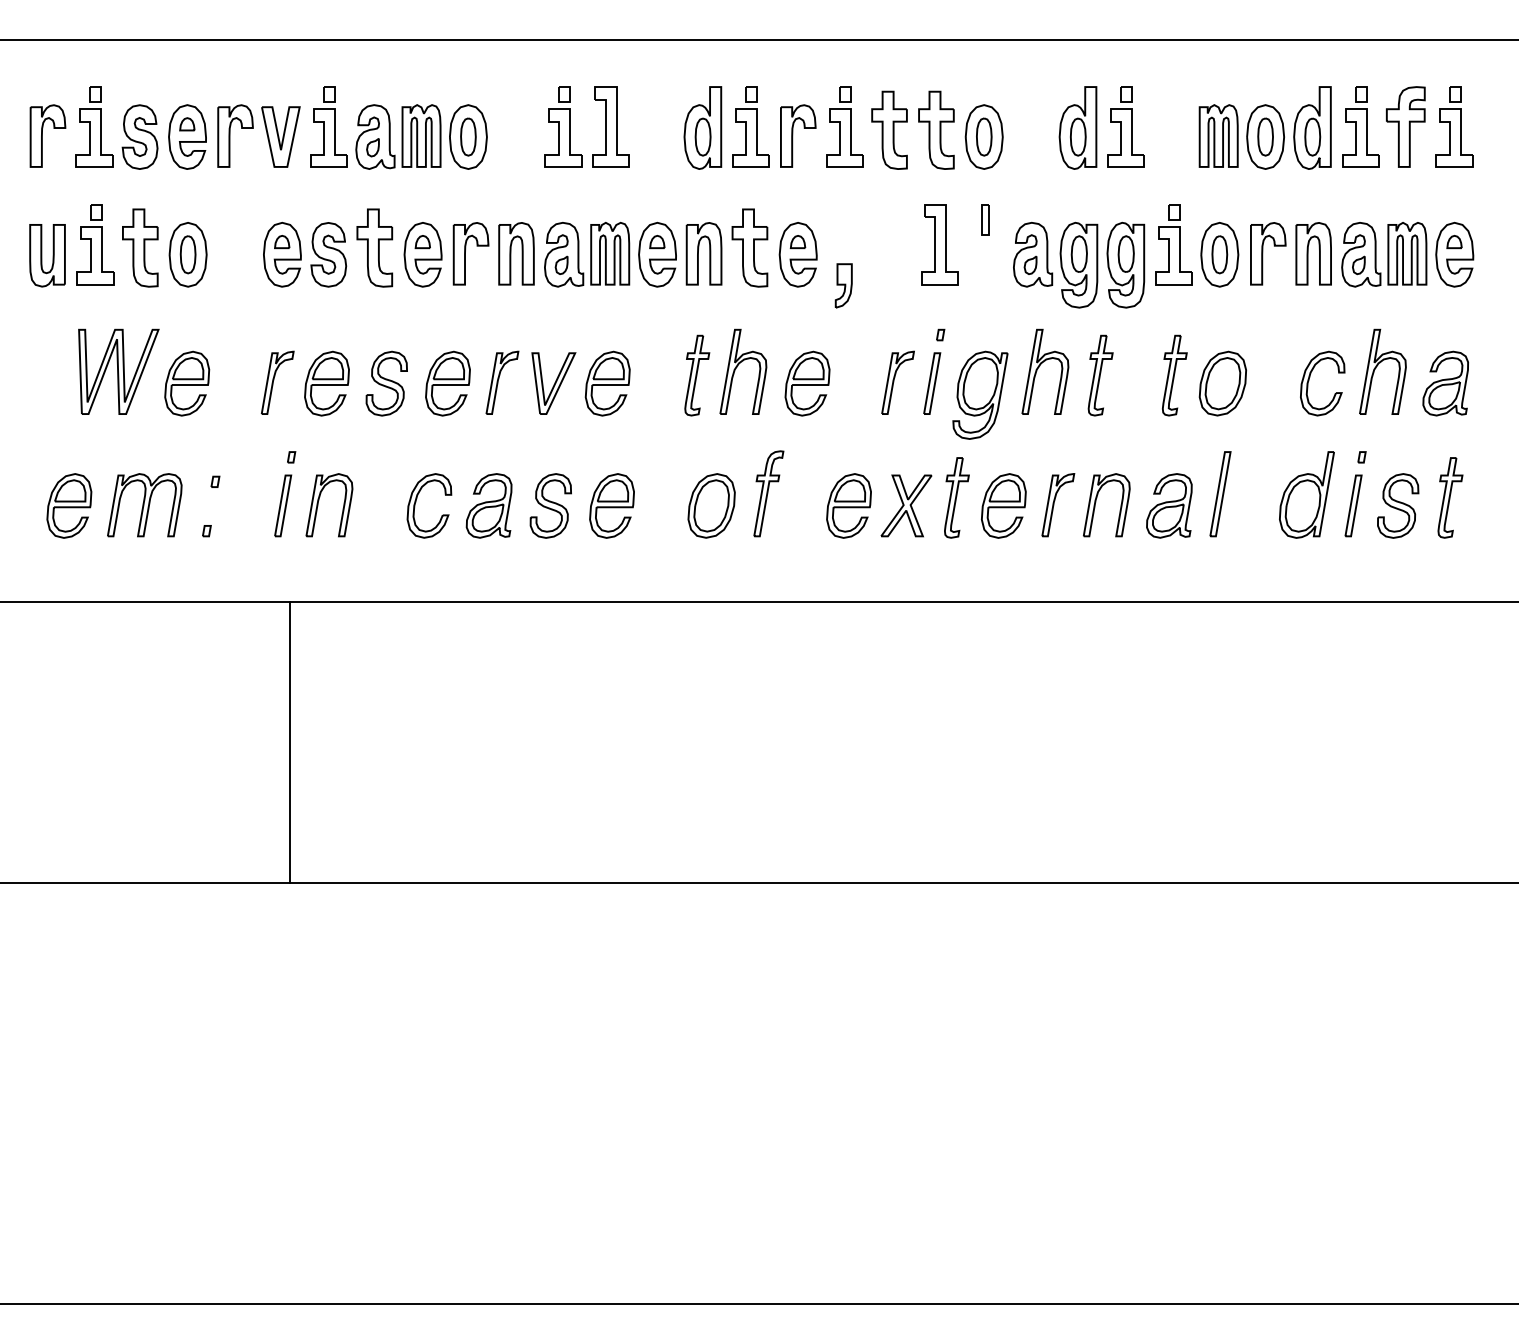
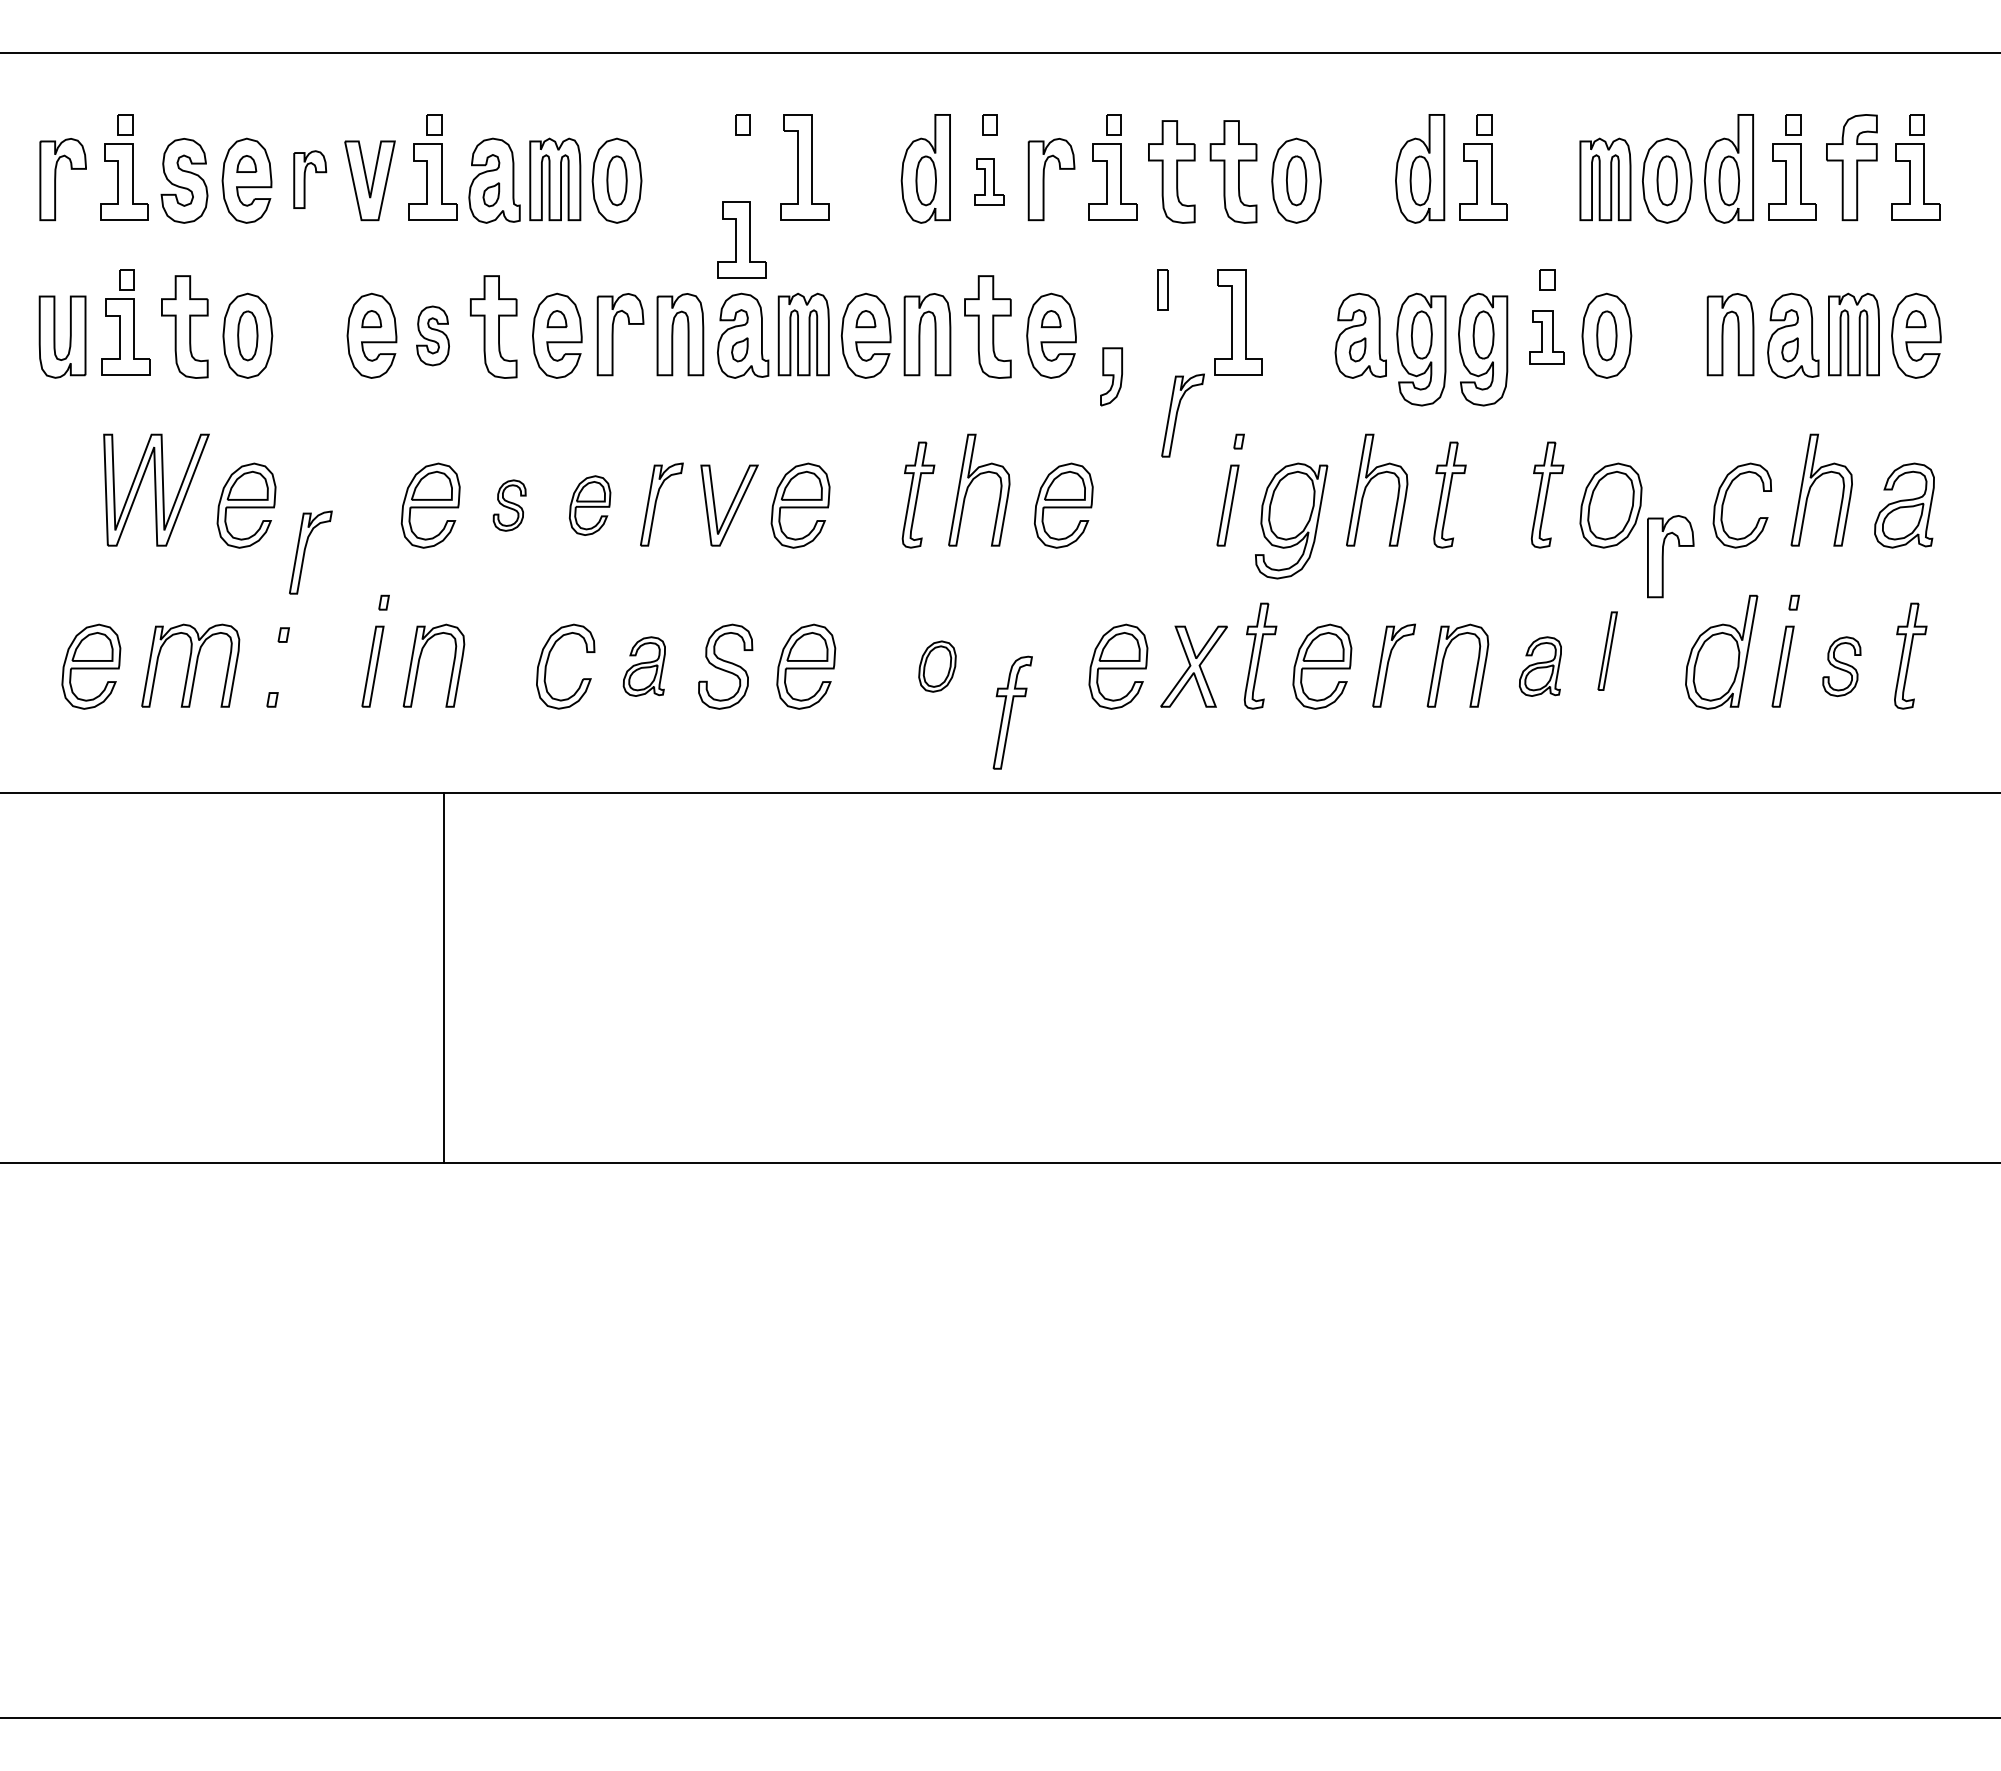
part: (234, 136) -> (309, 179), size x0.7
part: (562, 137) -> (741, 239), moved
part: (750, 137) -> (988, 181), size x0.6
part: (984, 219) -> (1162, 289), moved
part: (1262, 253) -> (1663, 556), moved
part: (328, 254) -> (432, 335), size x0.7
part: (1173, 255) -> (1546, 336), size x0.7
part: (277, 382) -> (310, 552), moved
part: (897, 382) -> (1182, 415), moved
part: (386, 383) -> (509, 505), size x0.6
part: (447, 383) -> (589, 505), size x0.7
part: (768, 493) -> (1012, 712), moved
part: (1220, 493) -> (1607, 650), size x0.7
part: (489, 505) -> (644, 666), size x0.7
part: (711, 505) -> (937, 666), size x0.6
part: (1169, 505) -> (1540, 666), size x0.7
part: (1397, 505) -> (1841, 666), size x0.7
line: (290, 741) -> (444, 977), moved

